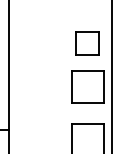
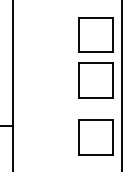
part: (87, 43) -> (95, 34), size x1.43

